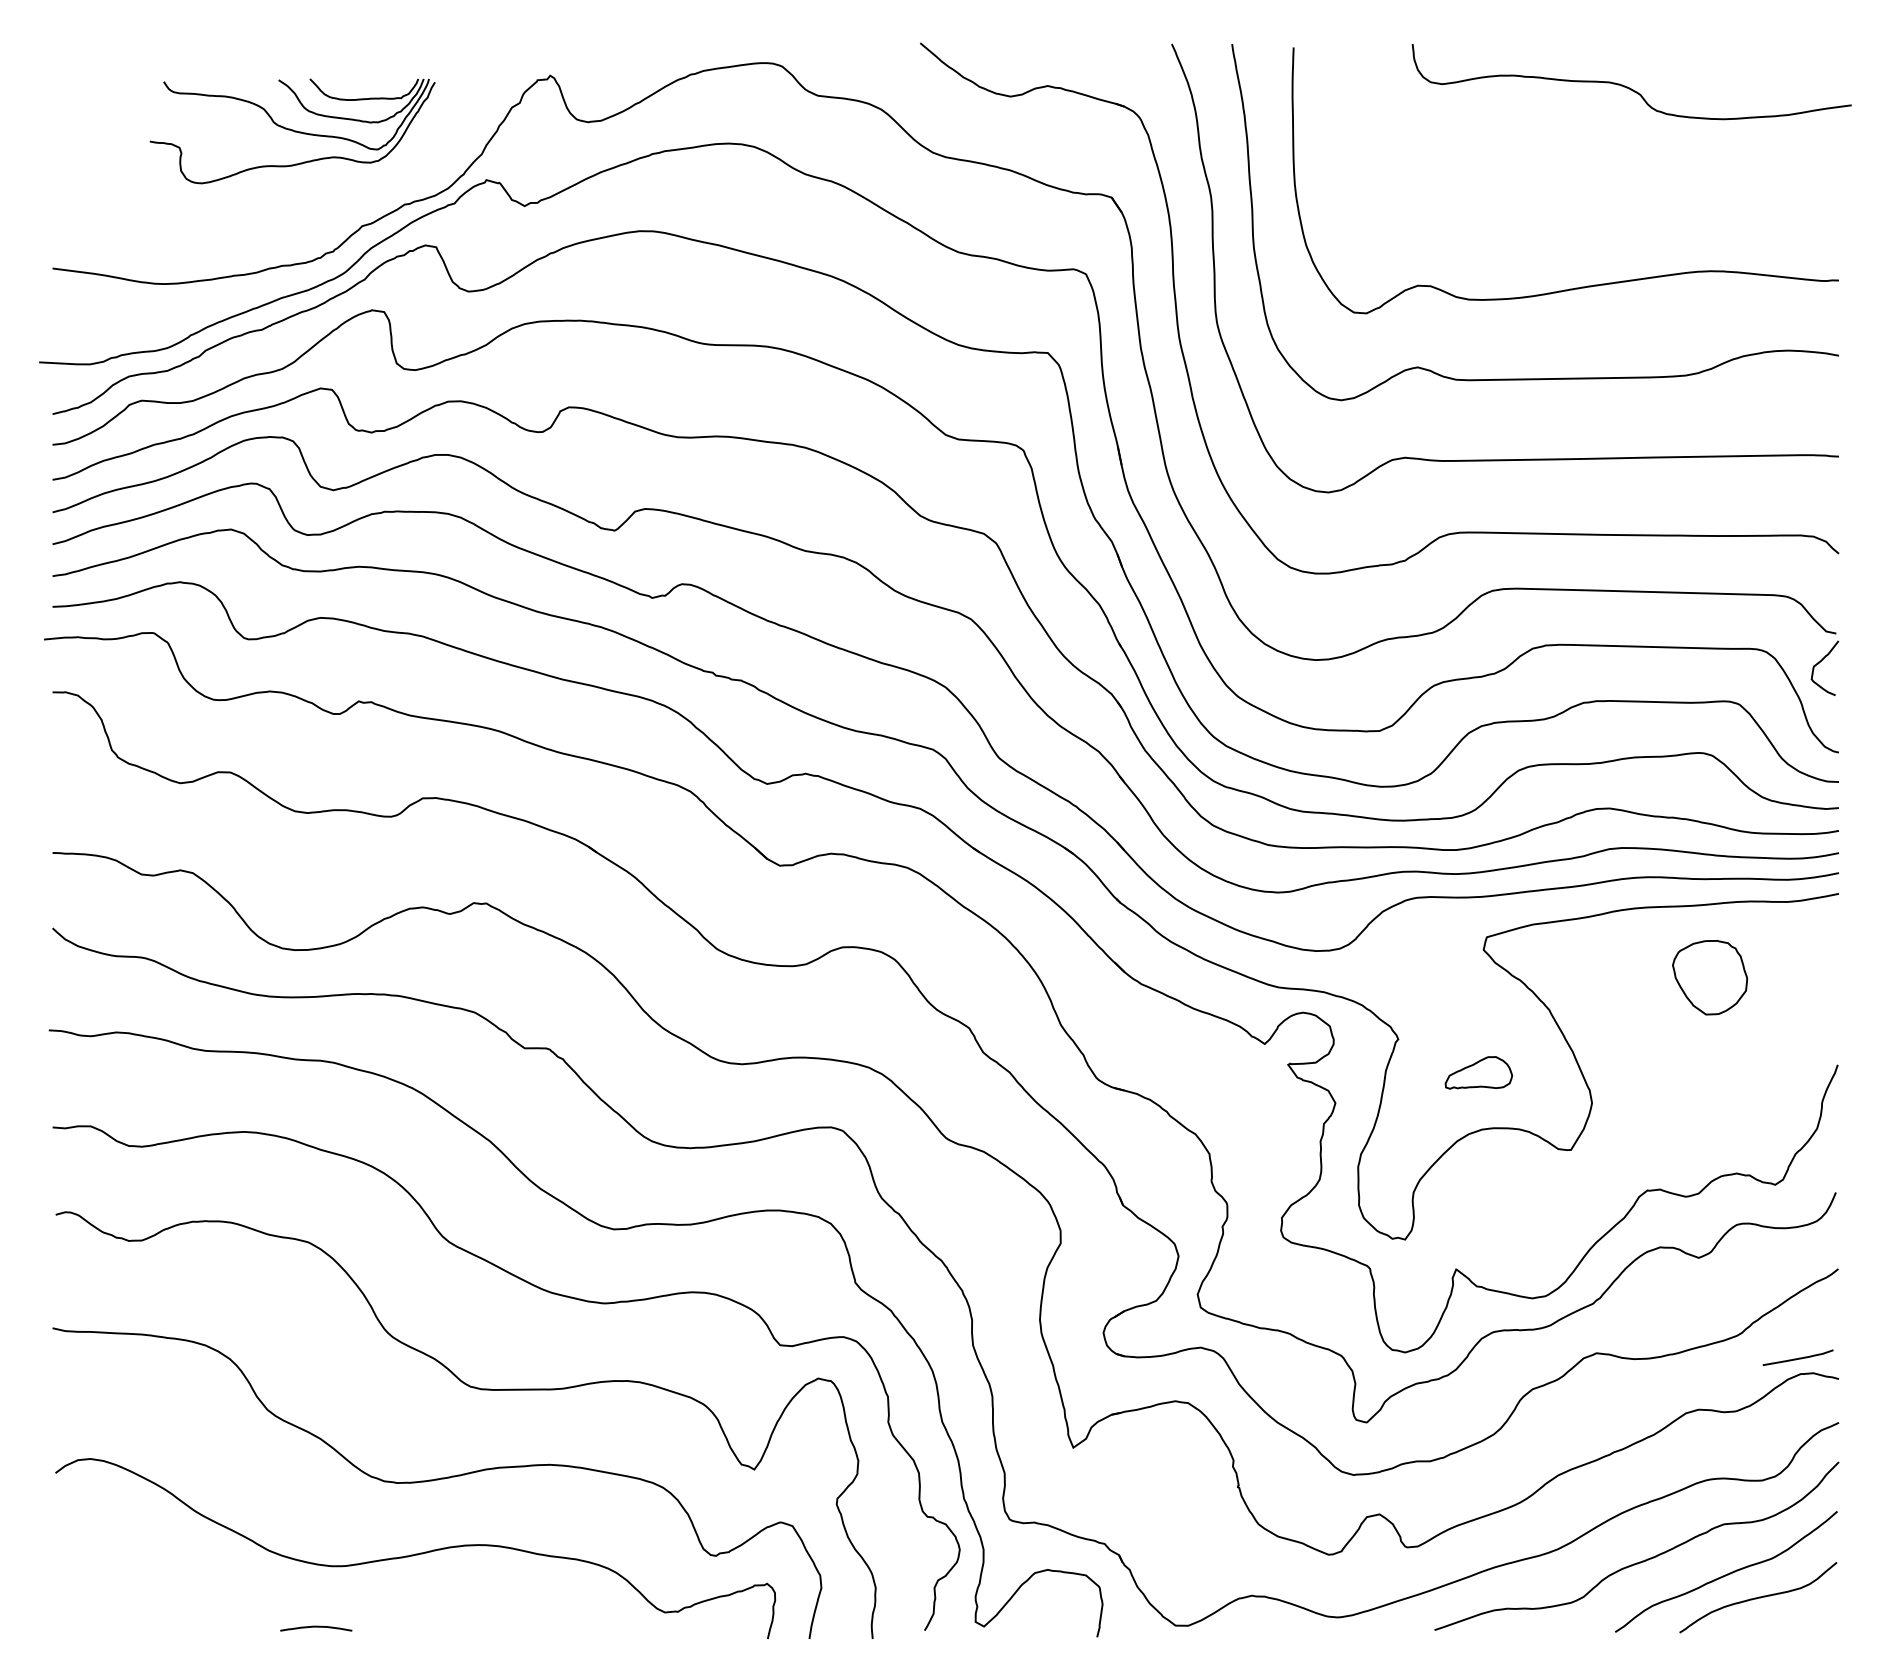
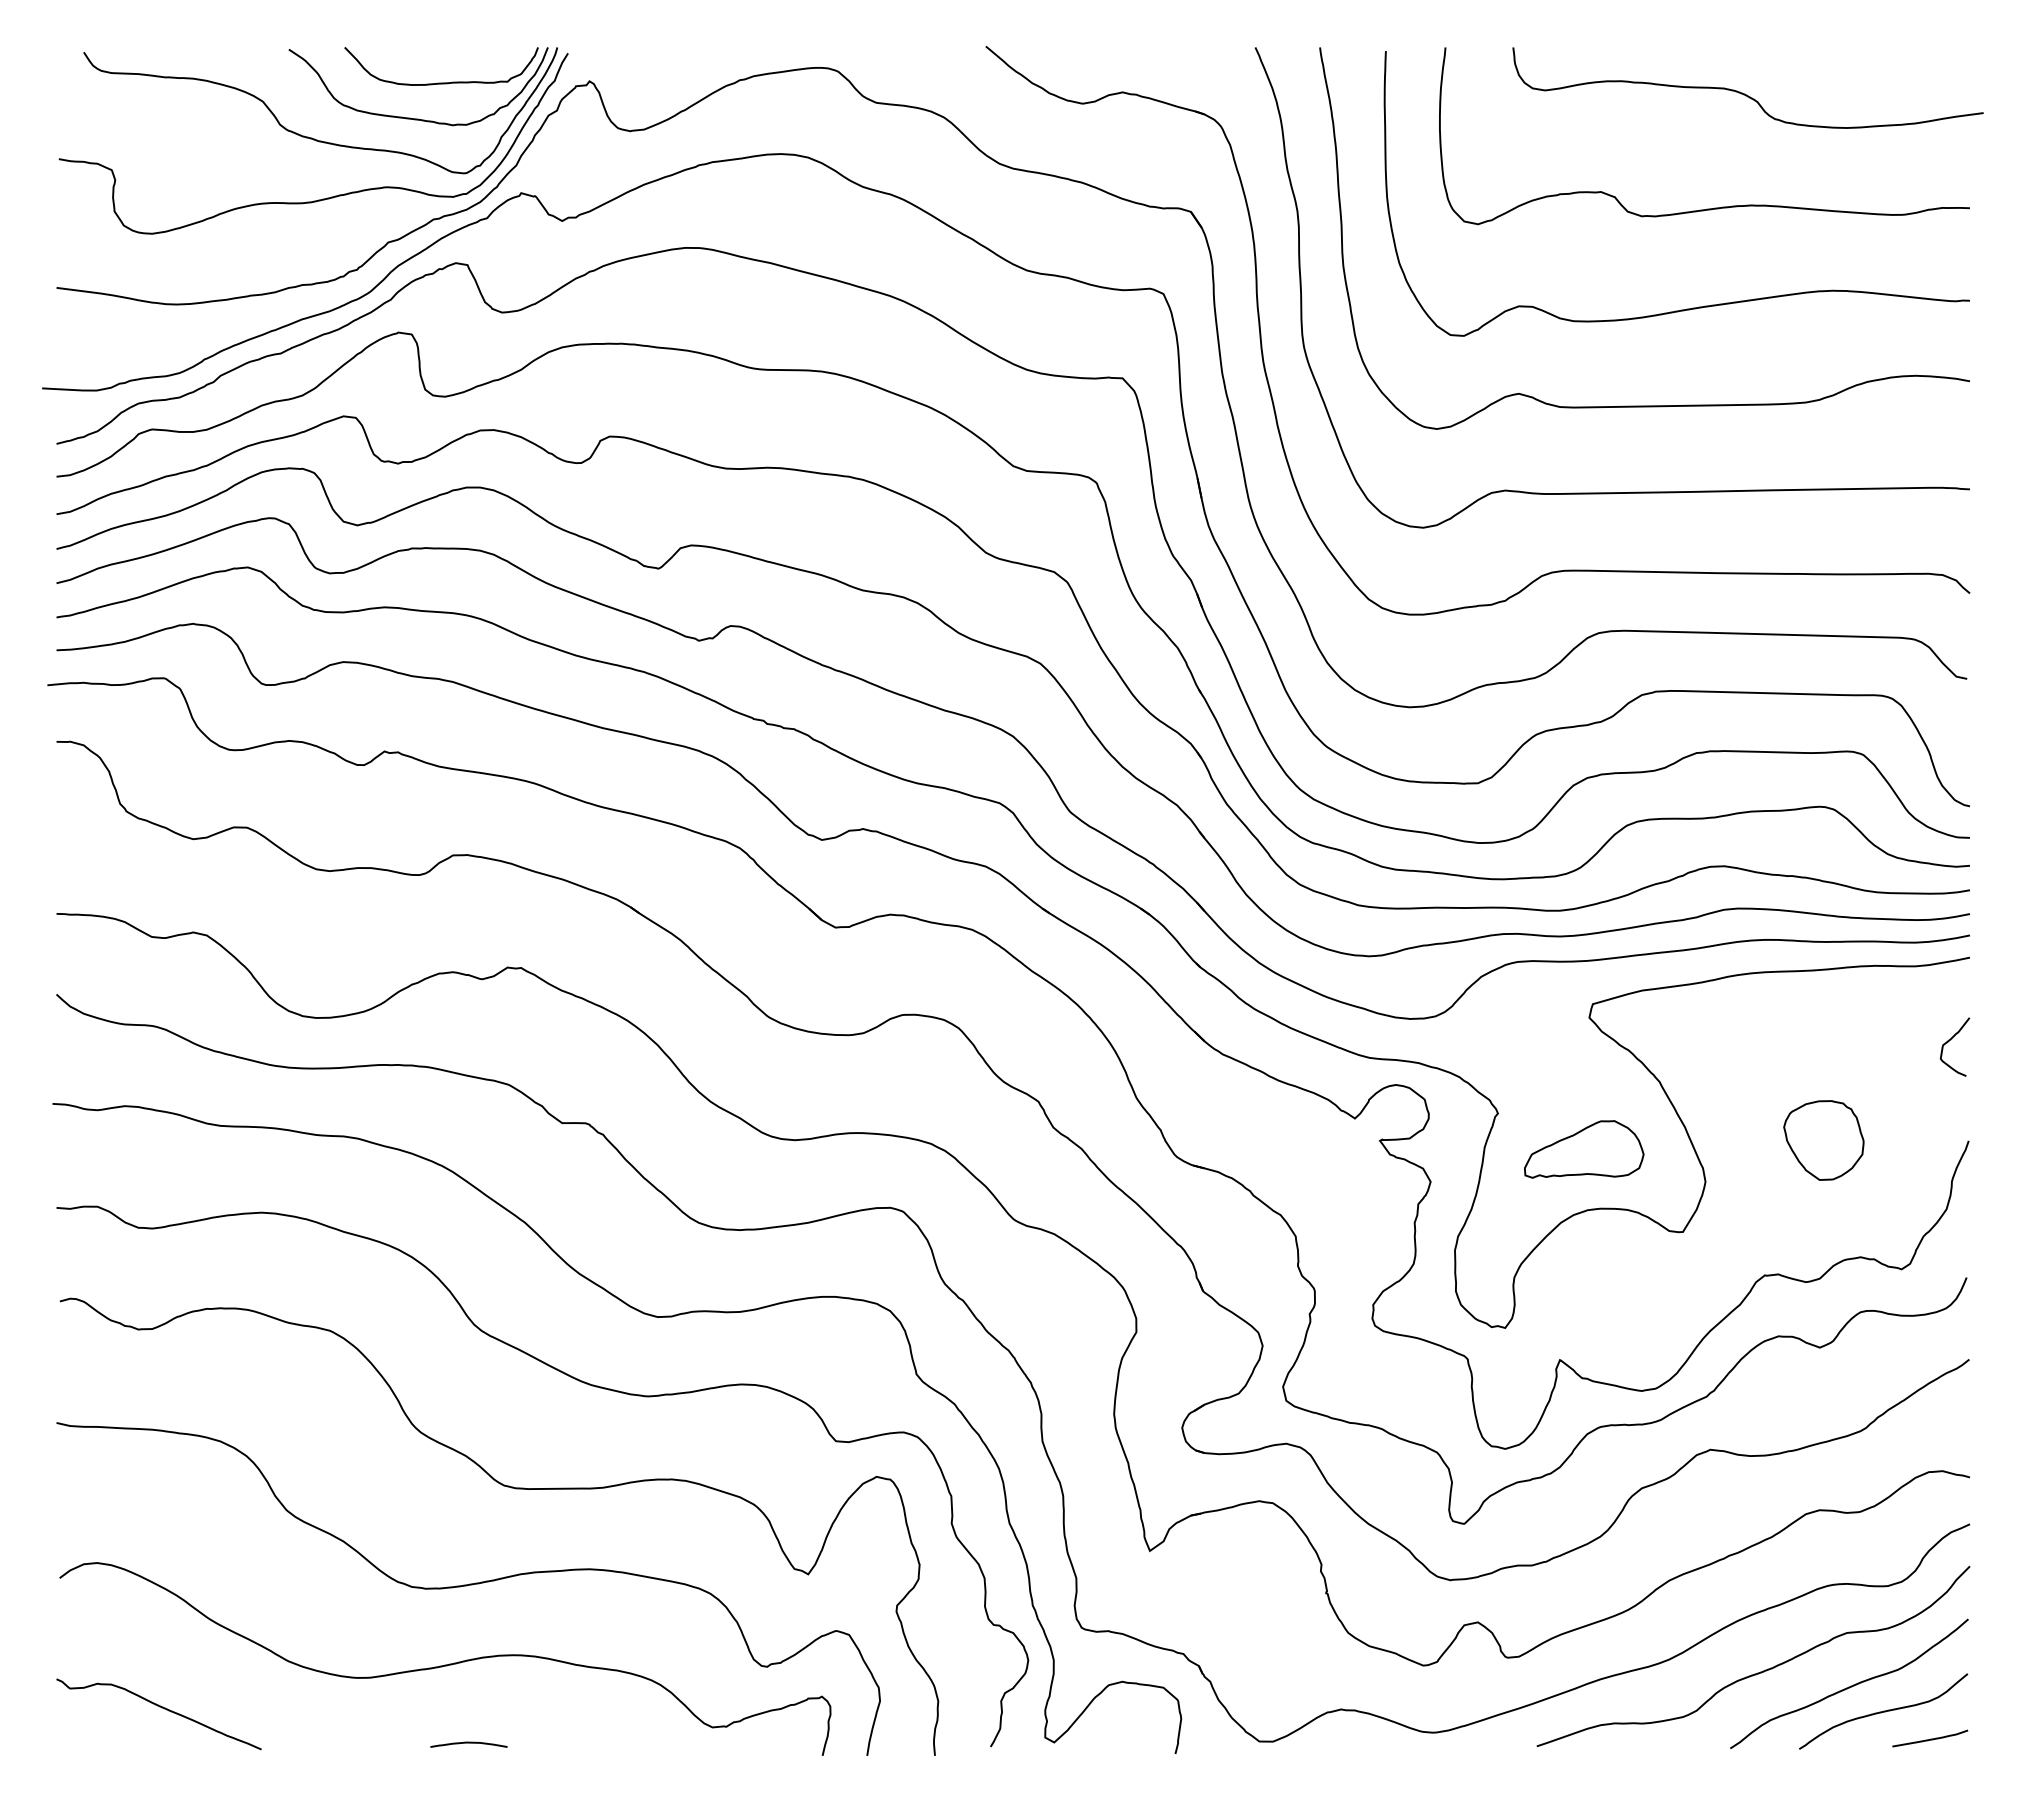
part: (292, 130) -> (313, 140), size x1.67
curve: (1600, 193) -> (1714, 207), added
curve: (1819, 663) -> (1949, 1041), moved
part: (1709, 977) -> (1823, 1140), moved
part: (1479, 1072) -> (1584, 1149), size x1.67
curve: (1798, 1357) -> (1930, 1738), moved
curve: (148, 1593) -> (159, 1707), added
curve: (315, 1627) -> (468, 1743), moved

